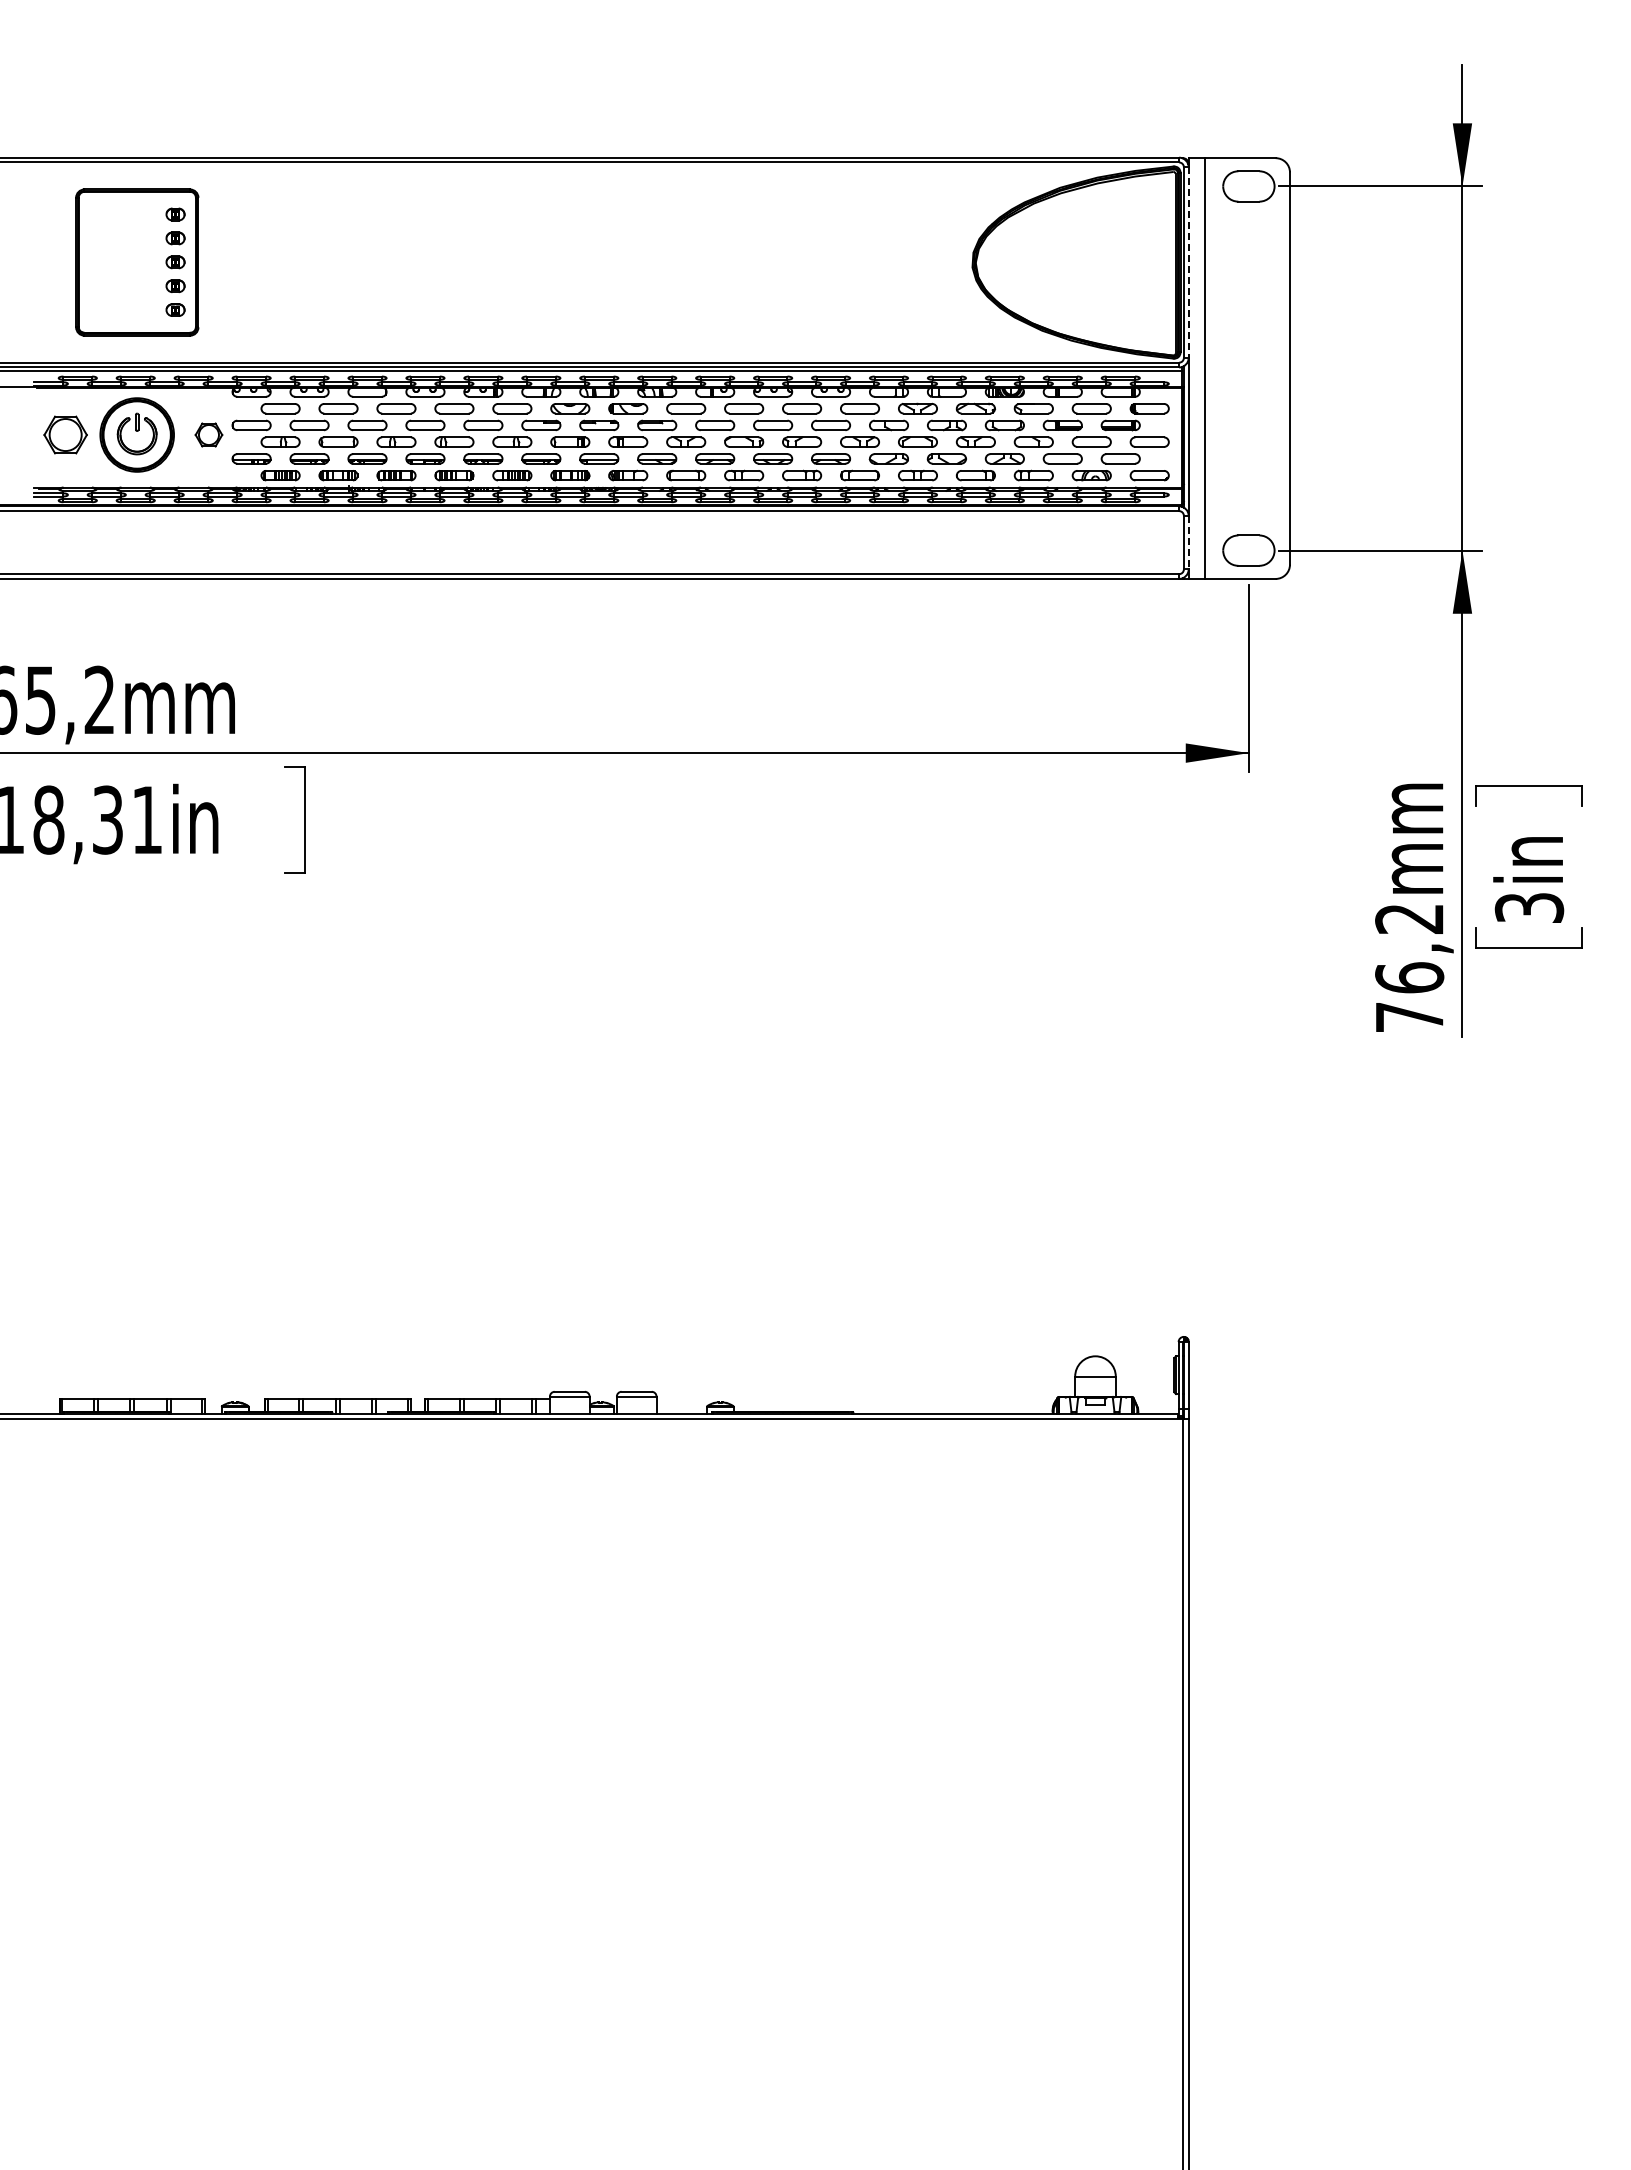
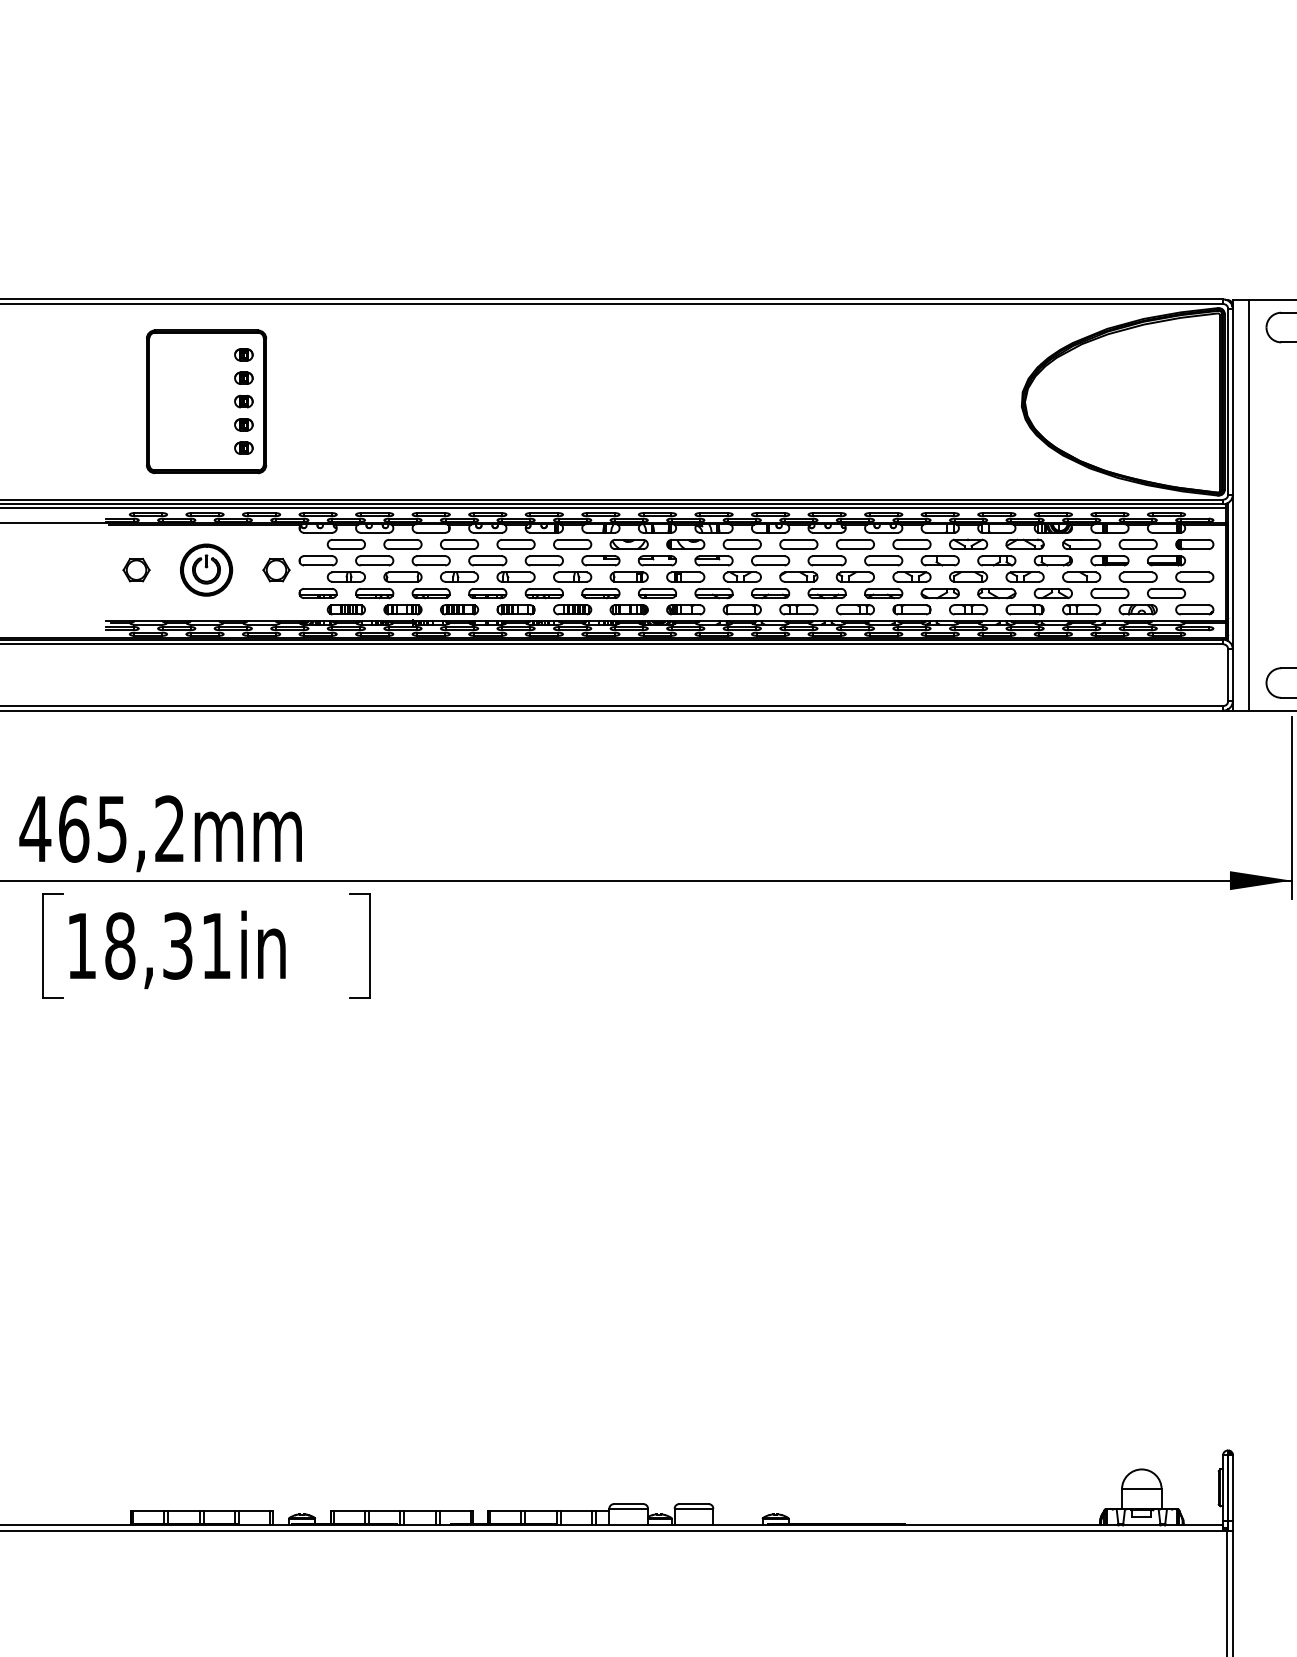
line: (1188, 263) -> (1232, 402), dashed -> solid
part: (65, 434) -> (136, 569), size x0.62
part: (137, 434) -> (206, 569), size x0.71
line: (1188, 542) -> (1232, 675), dashed -> solid

